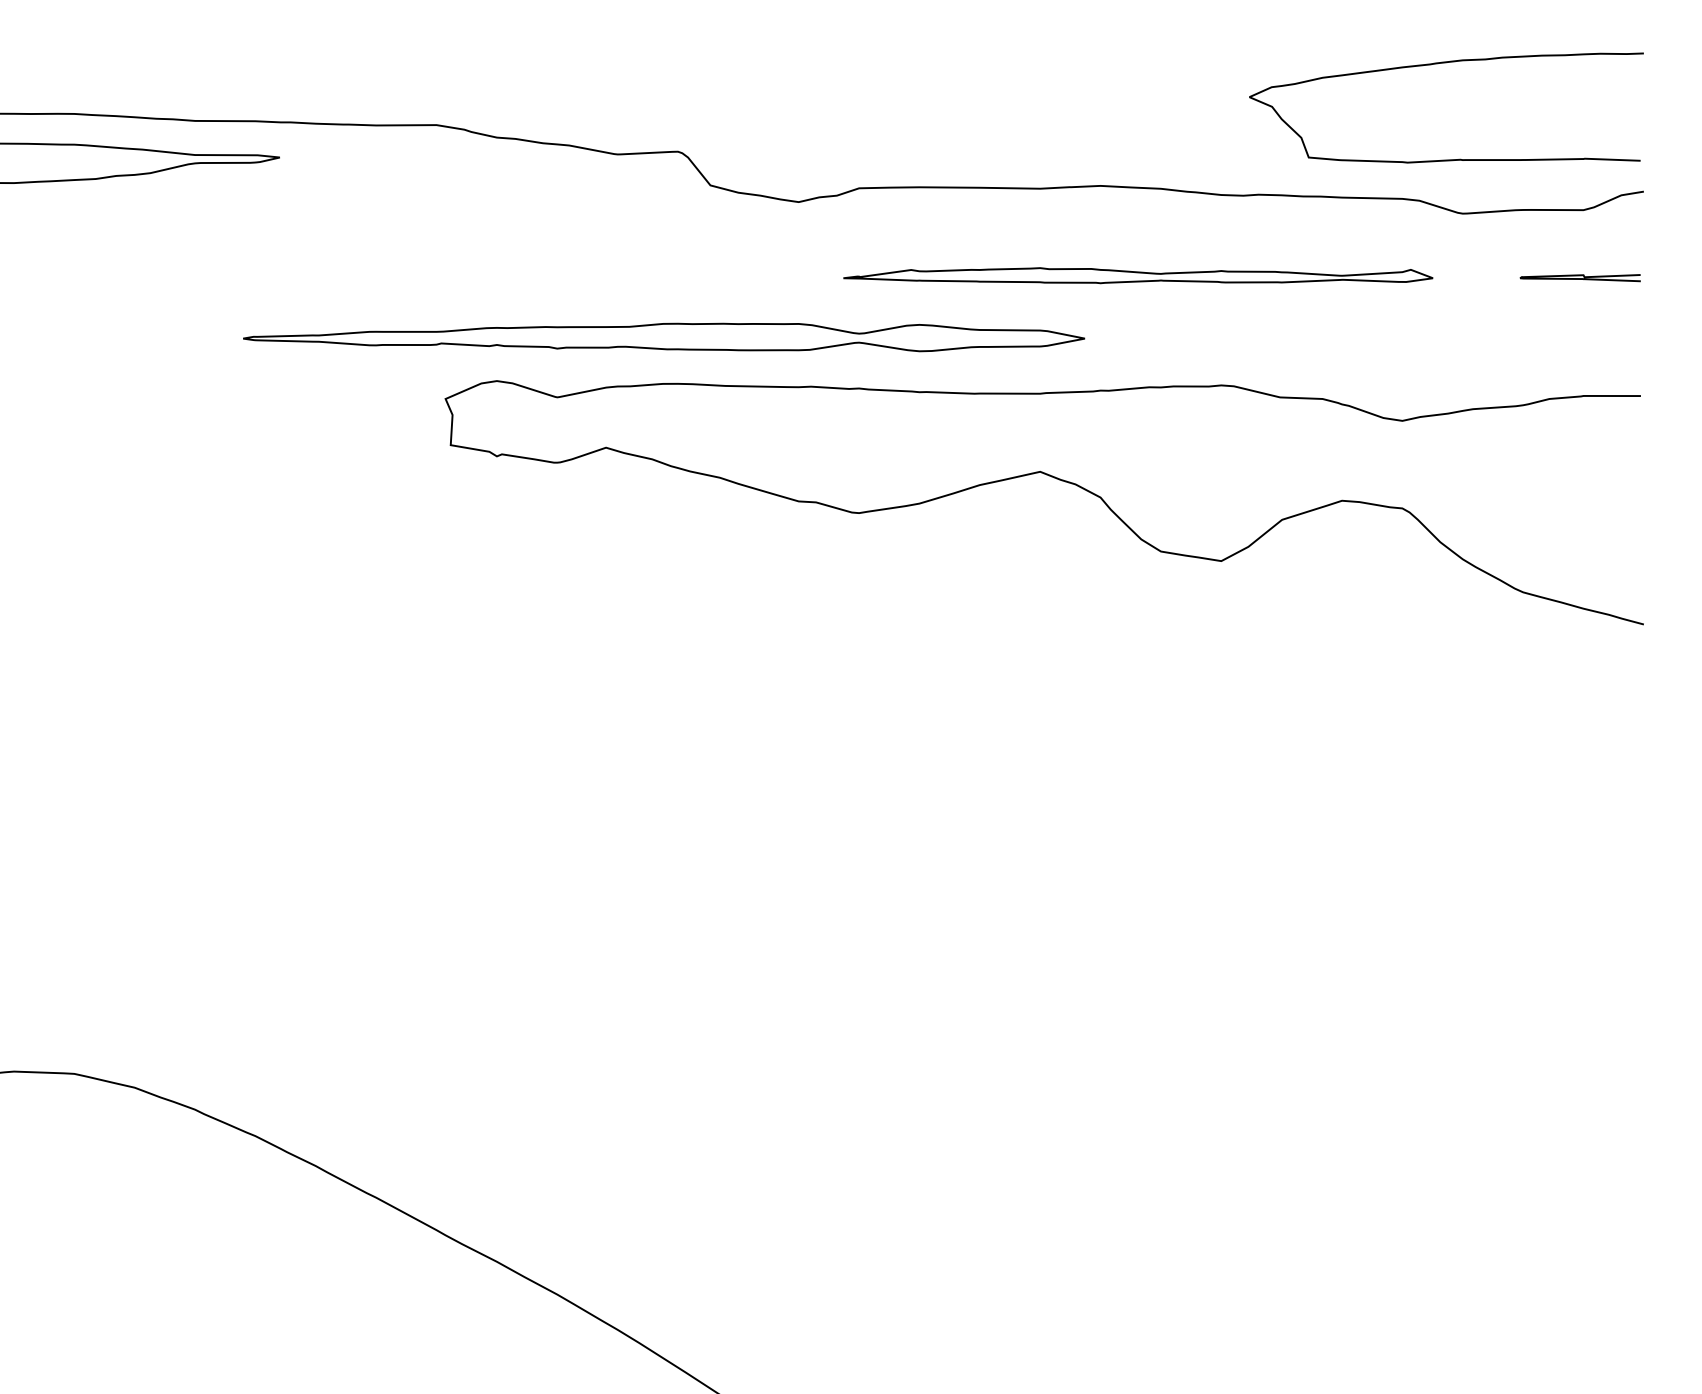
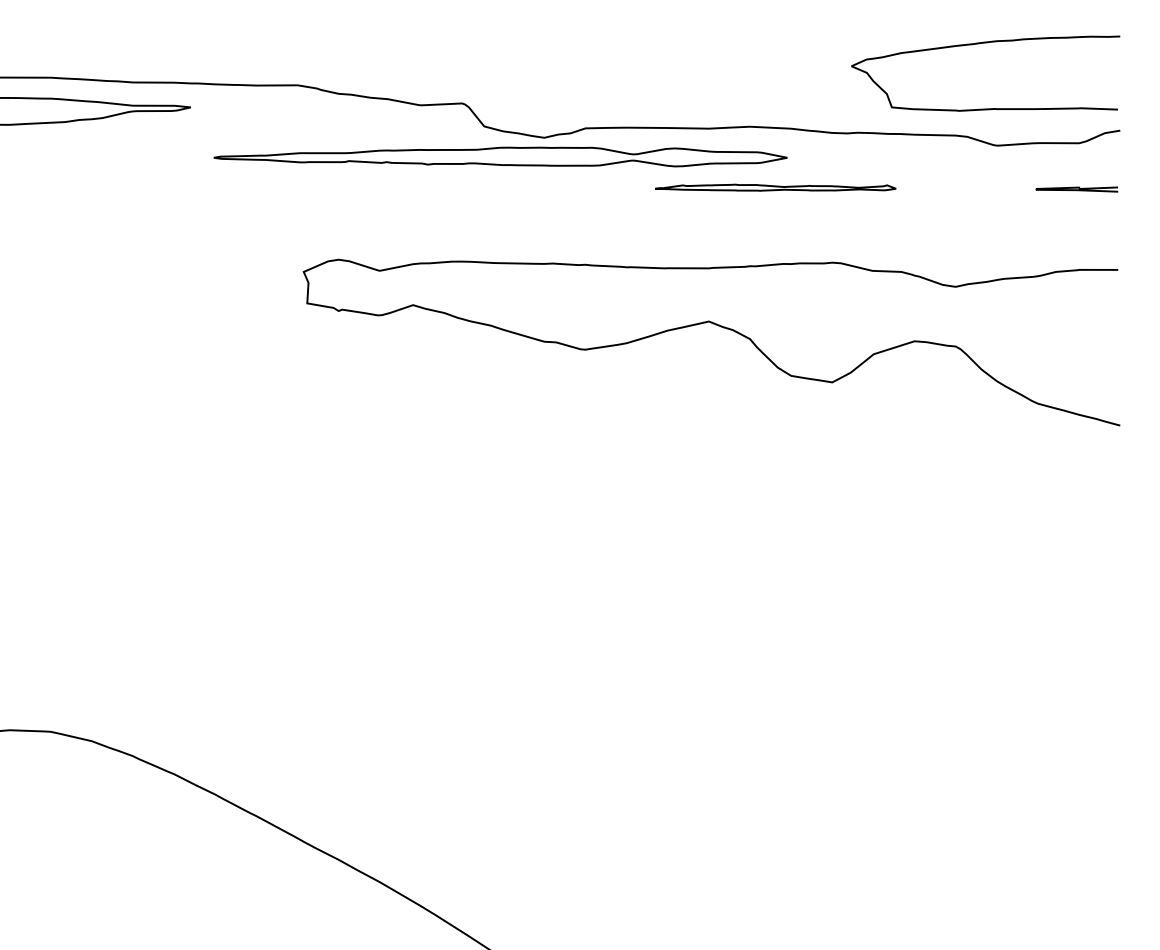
part: (1137, 275) -> (775, 187), size x0.6
part: (663, 336) -> (500, 156), moved

